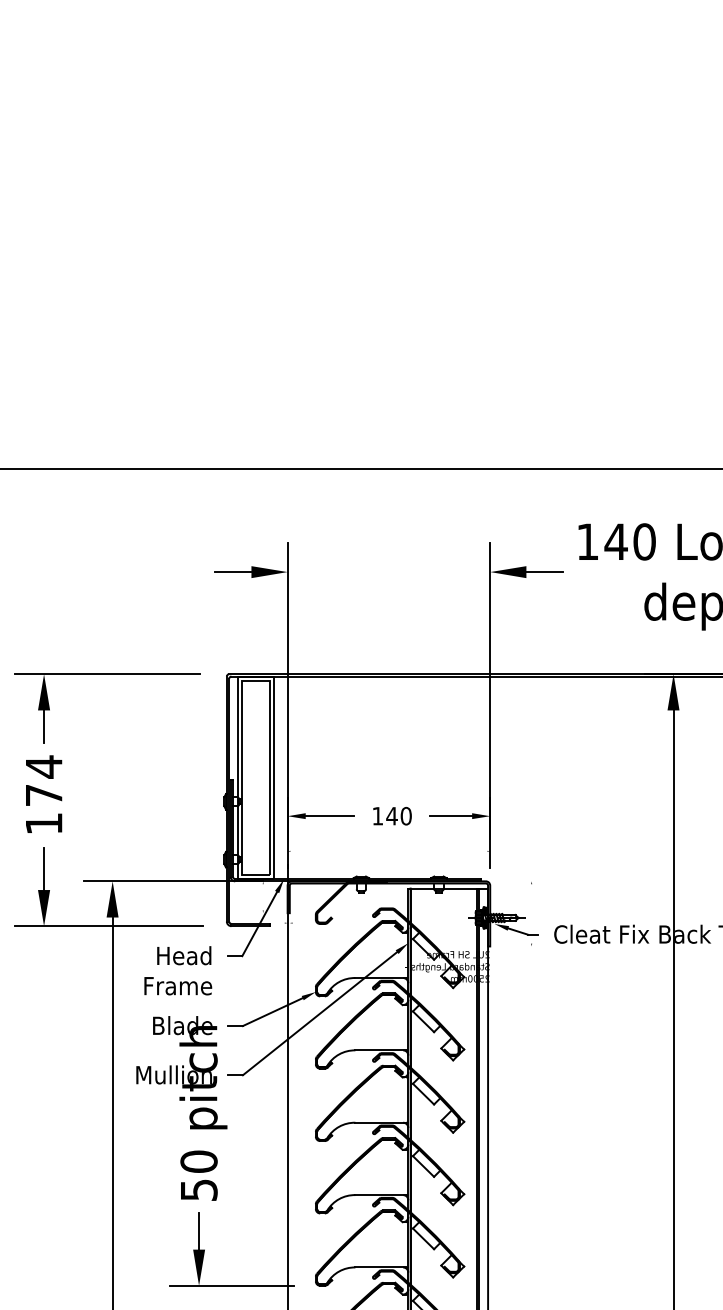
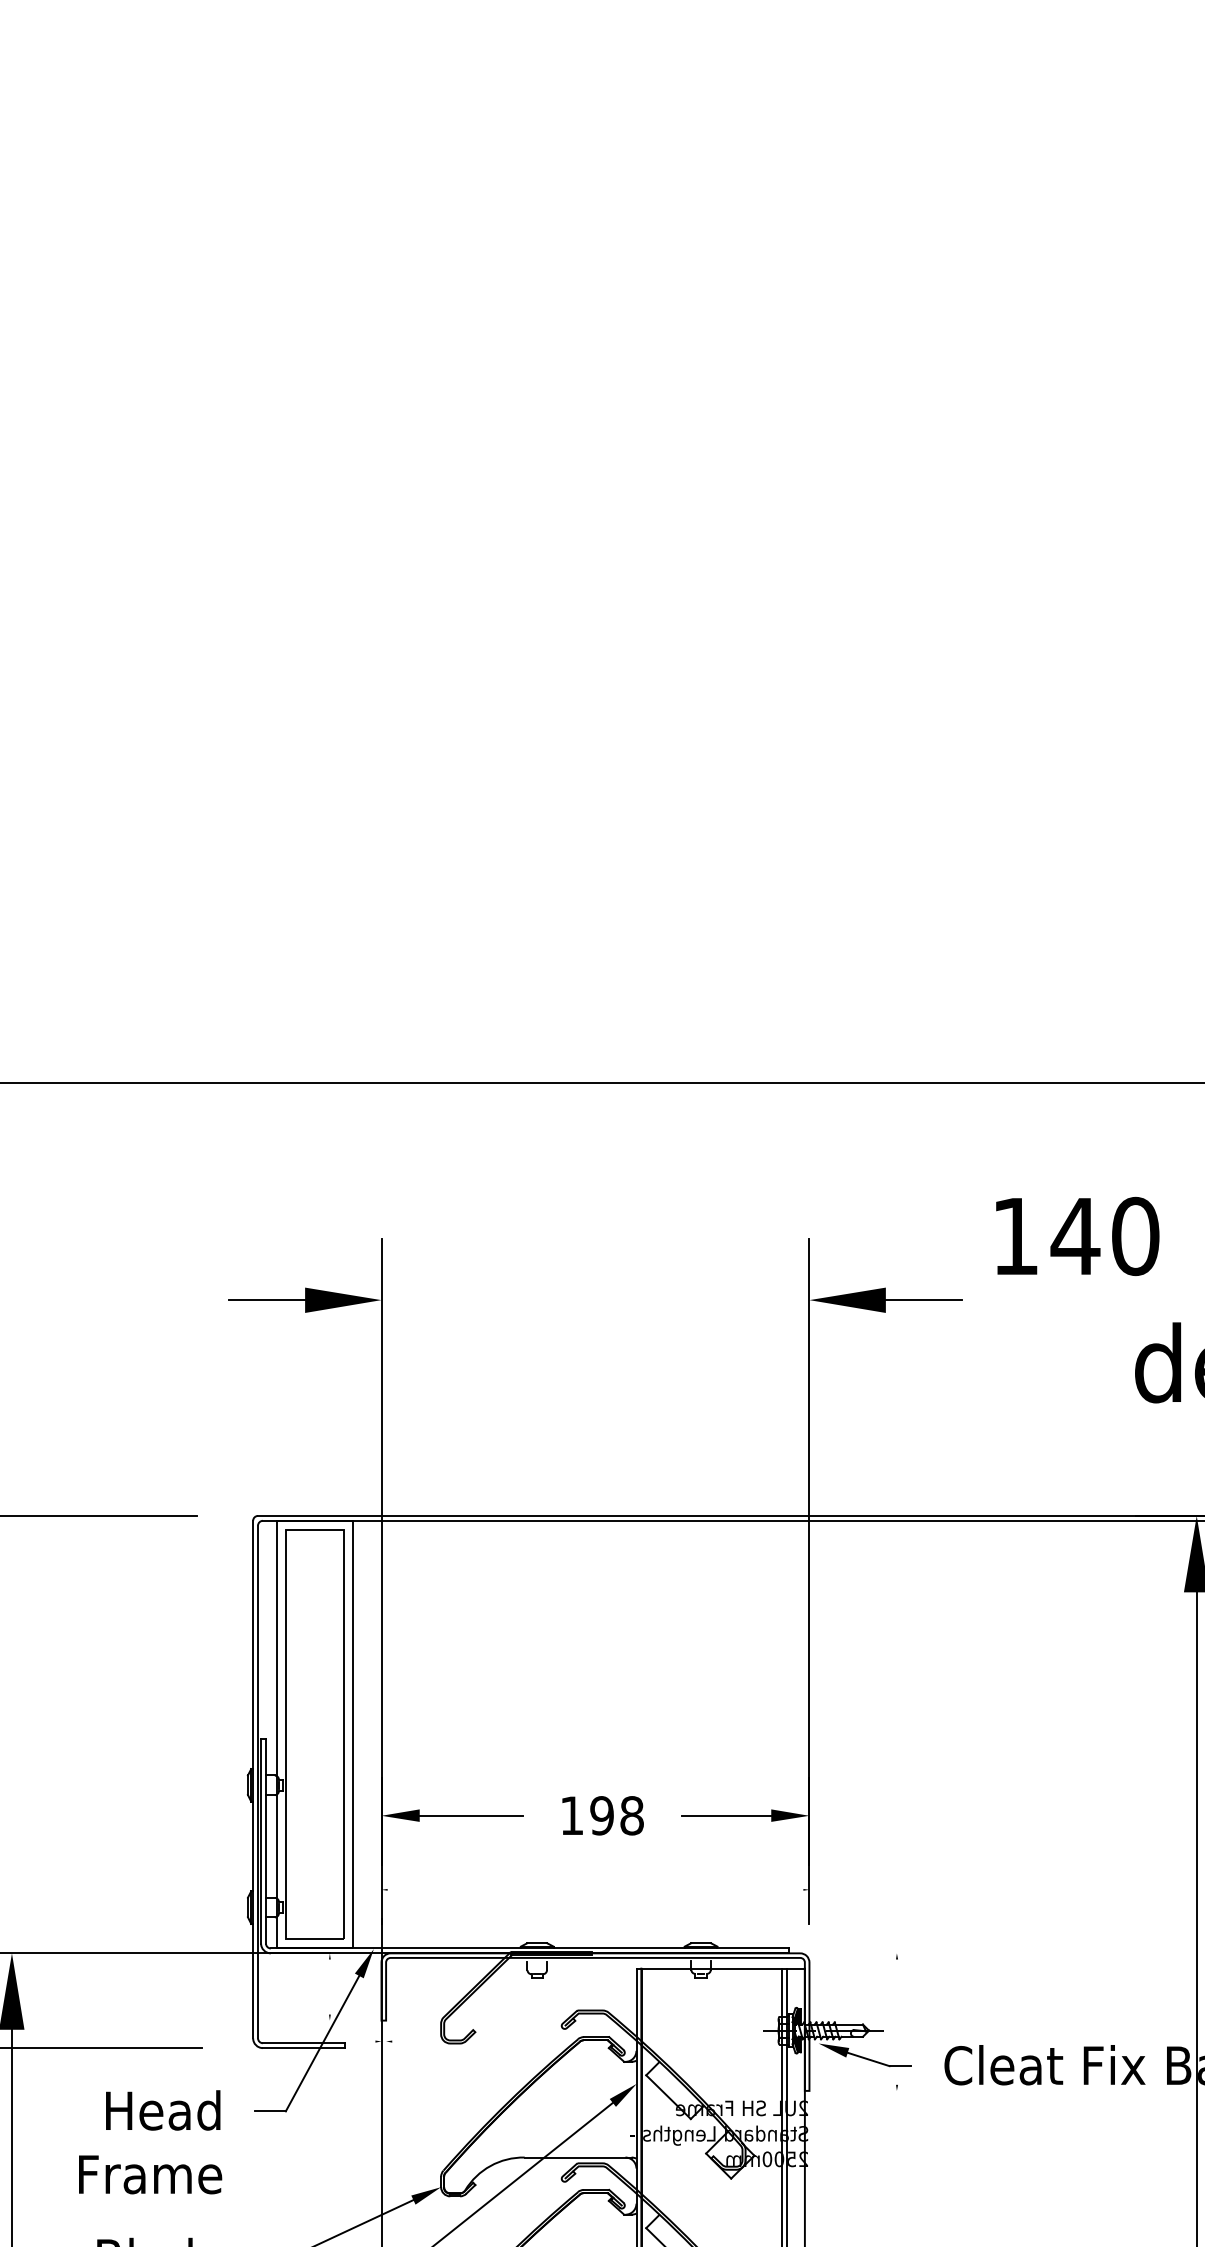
text: (398, 815) -> (615, 1814), 140 -> 198

